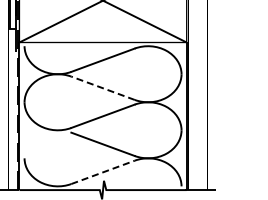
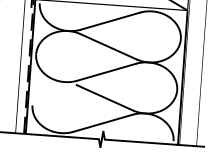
line: (103, 88) -> (108, 46), dashed -> solid
line: (103, 172) -> (103, 123), dashed -> solid

